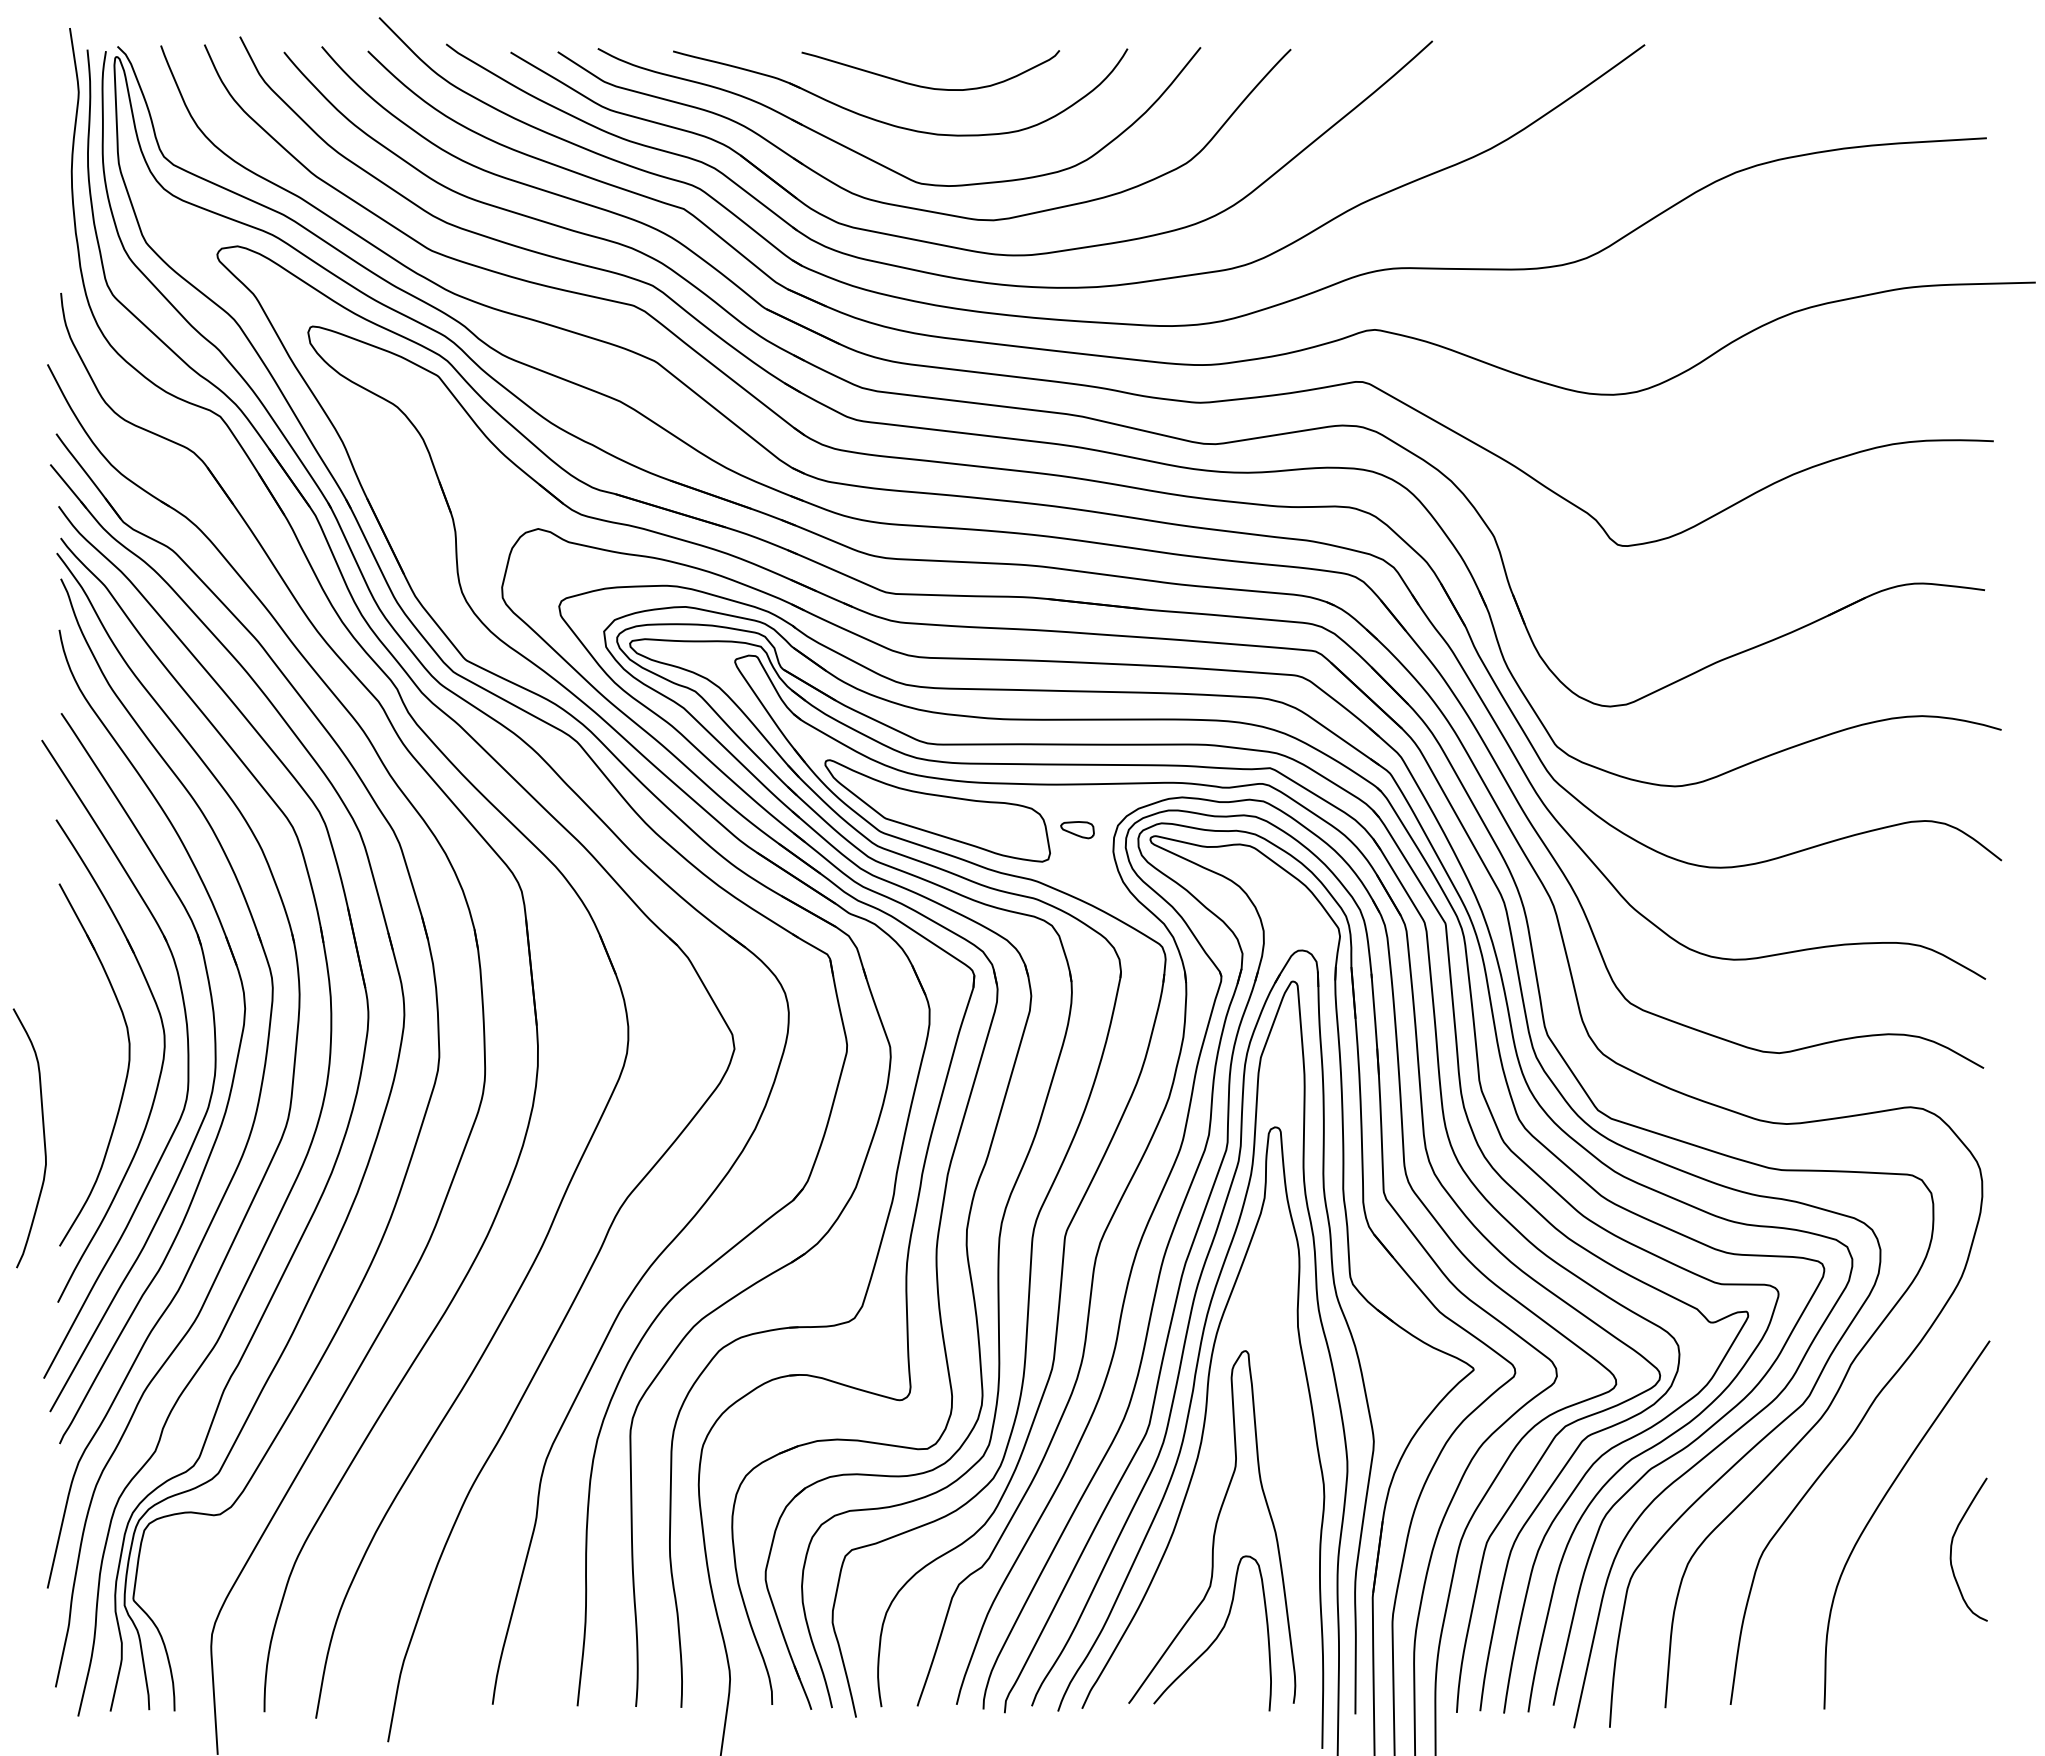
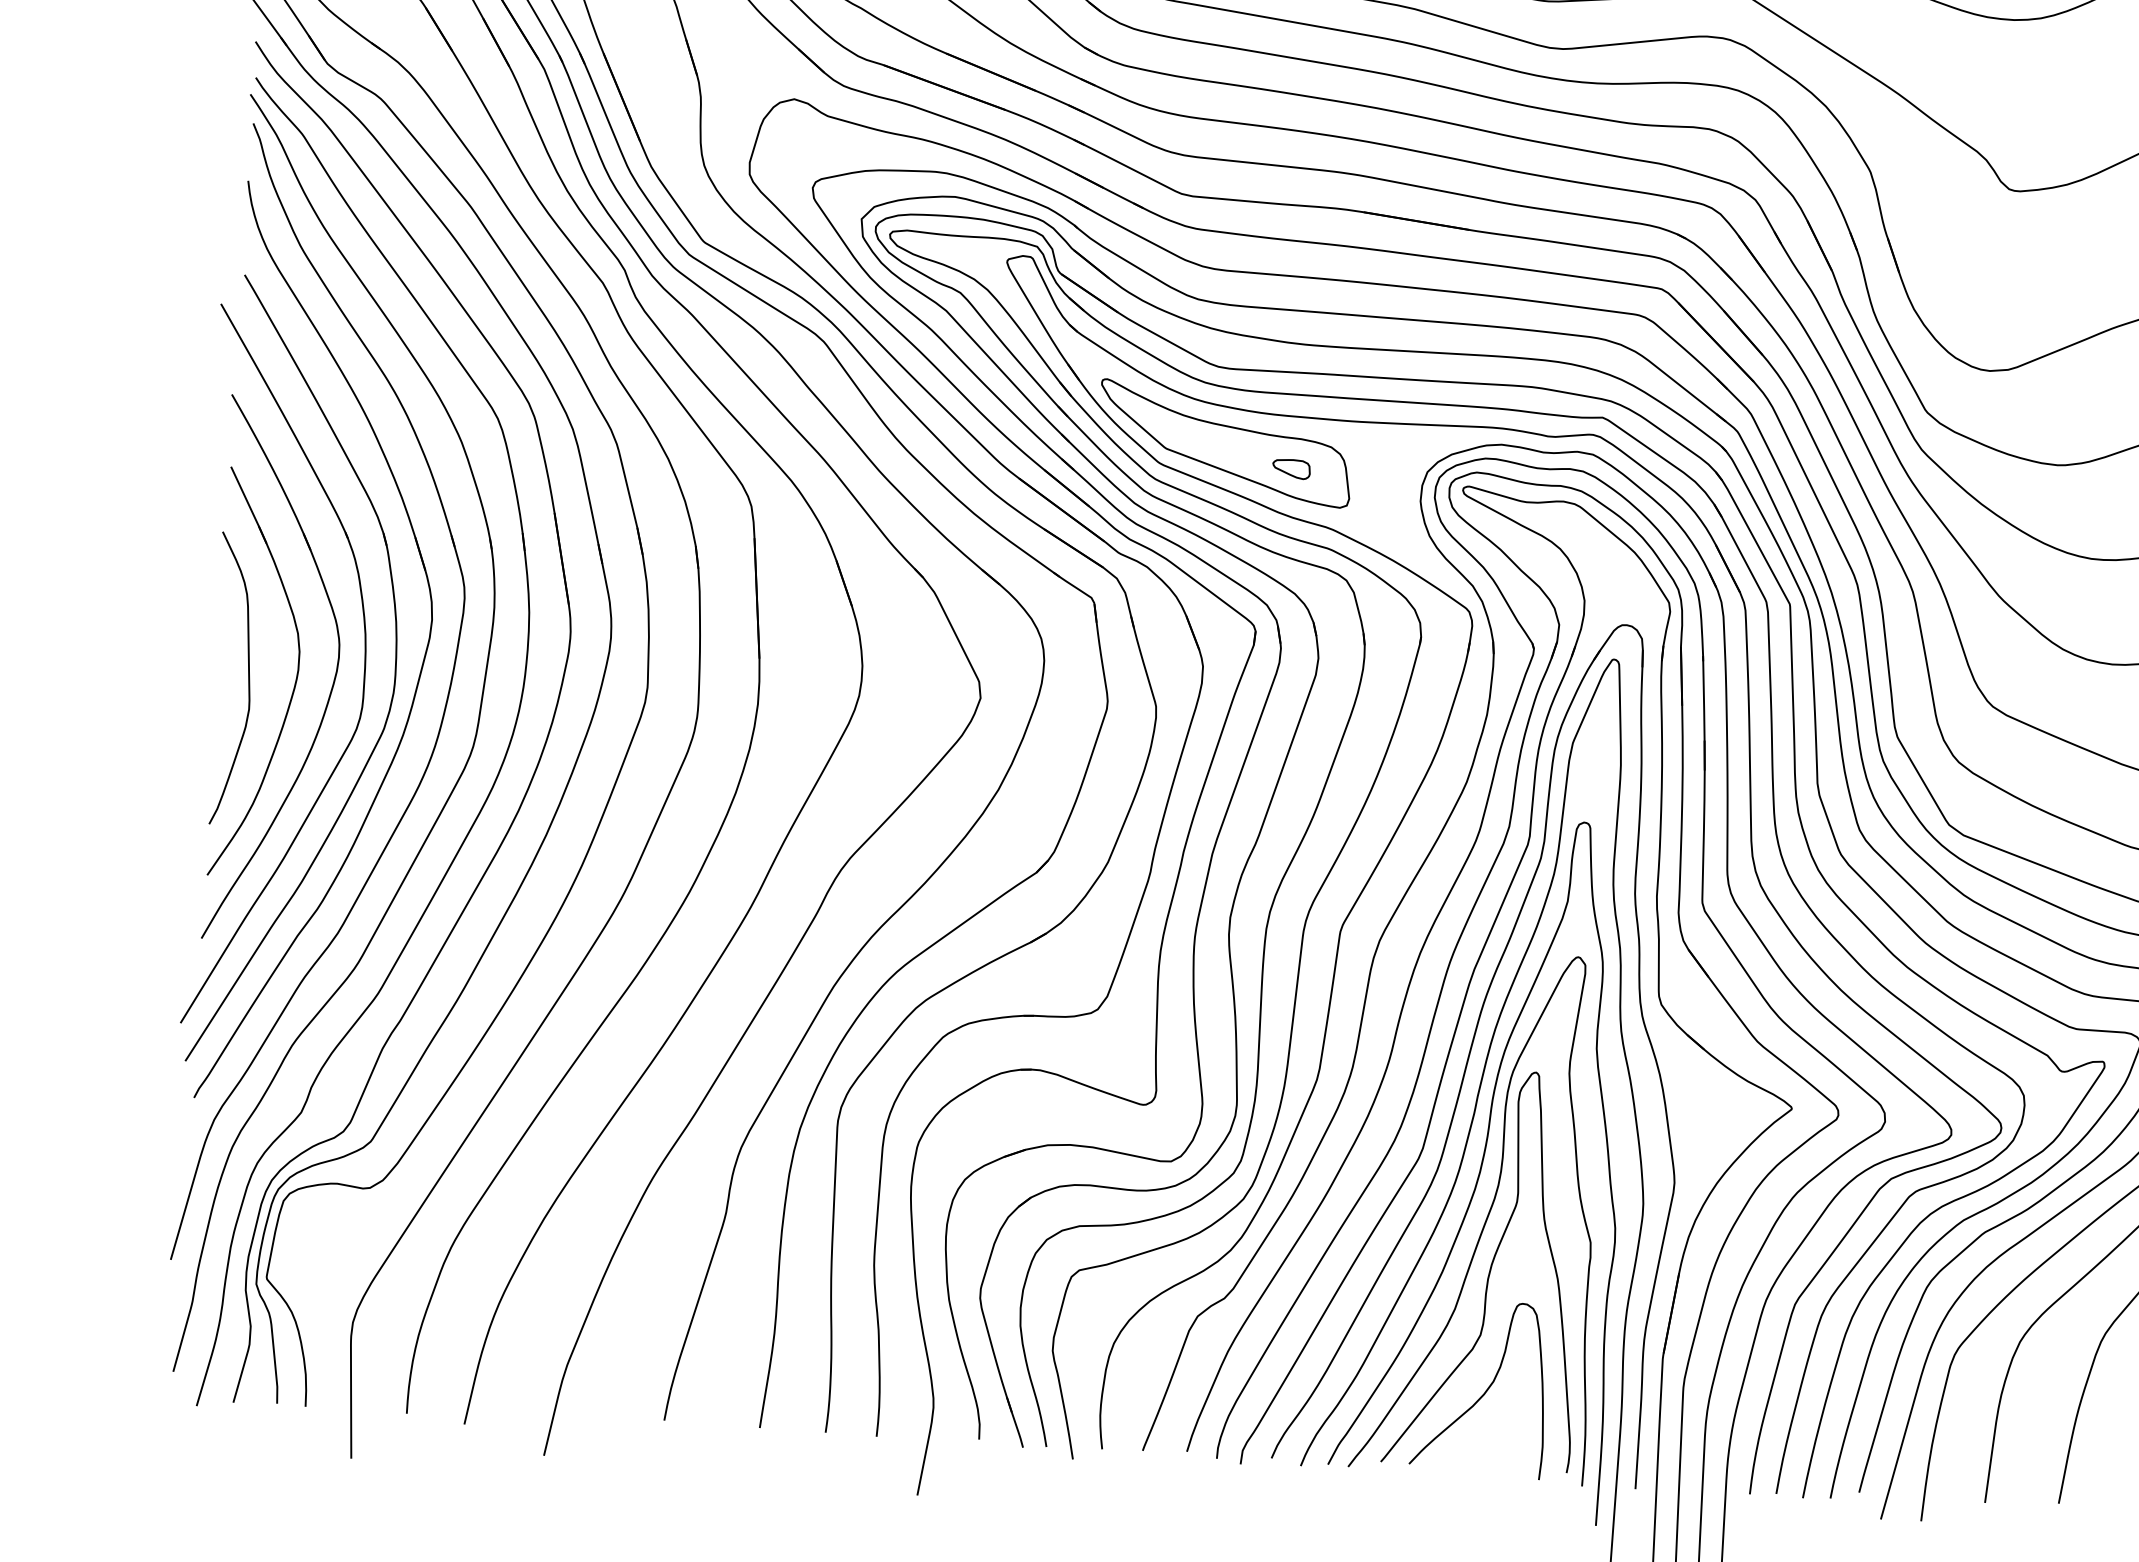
part: (1077, 830) -> (1291, 469), moved
curve: (43, 1138) -> (248, 680), moved
curve: (1209, 1480) -> (1486, 1215), added

